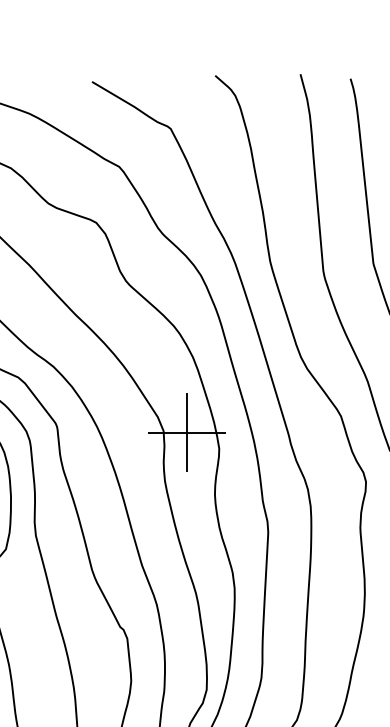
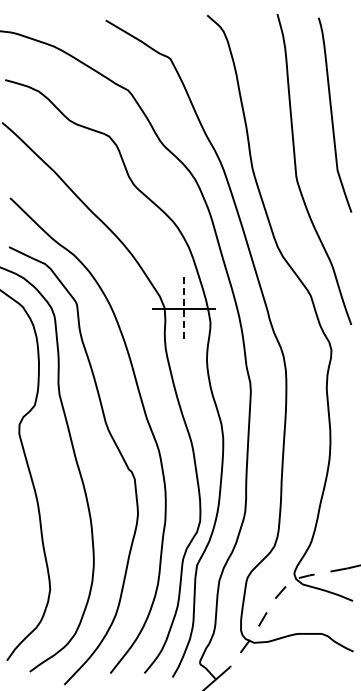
line: (187, 432) -> (184, 309), solid -> dashed

